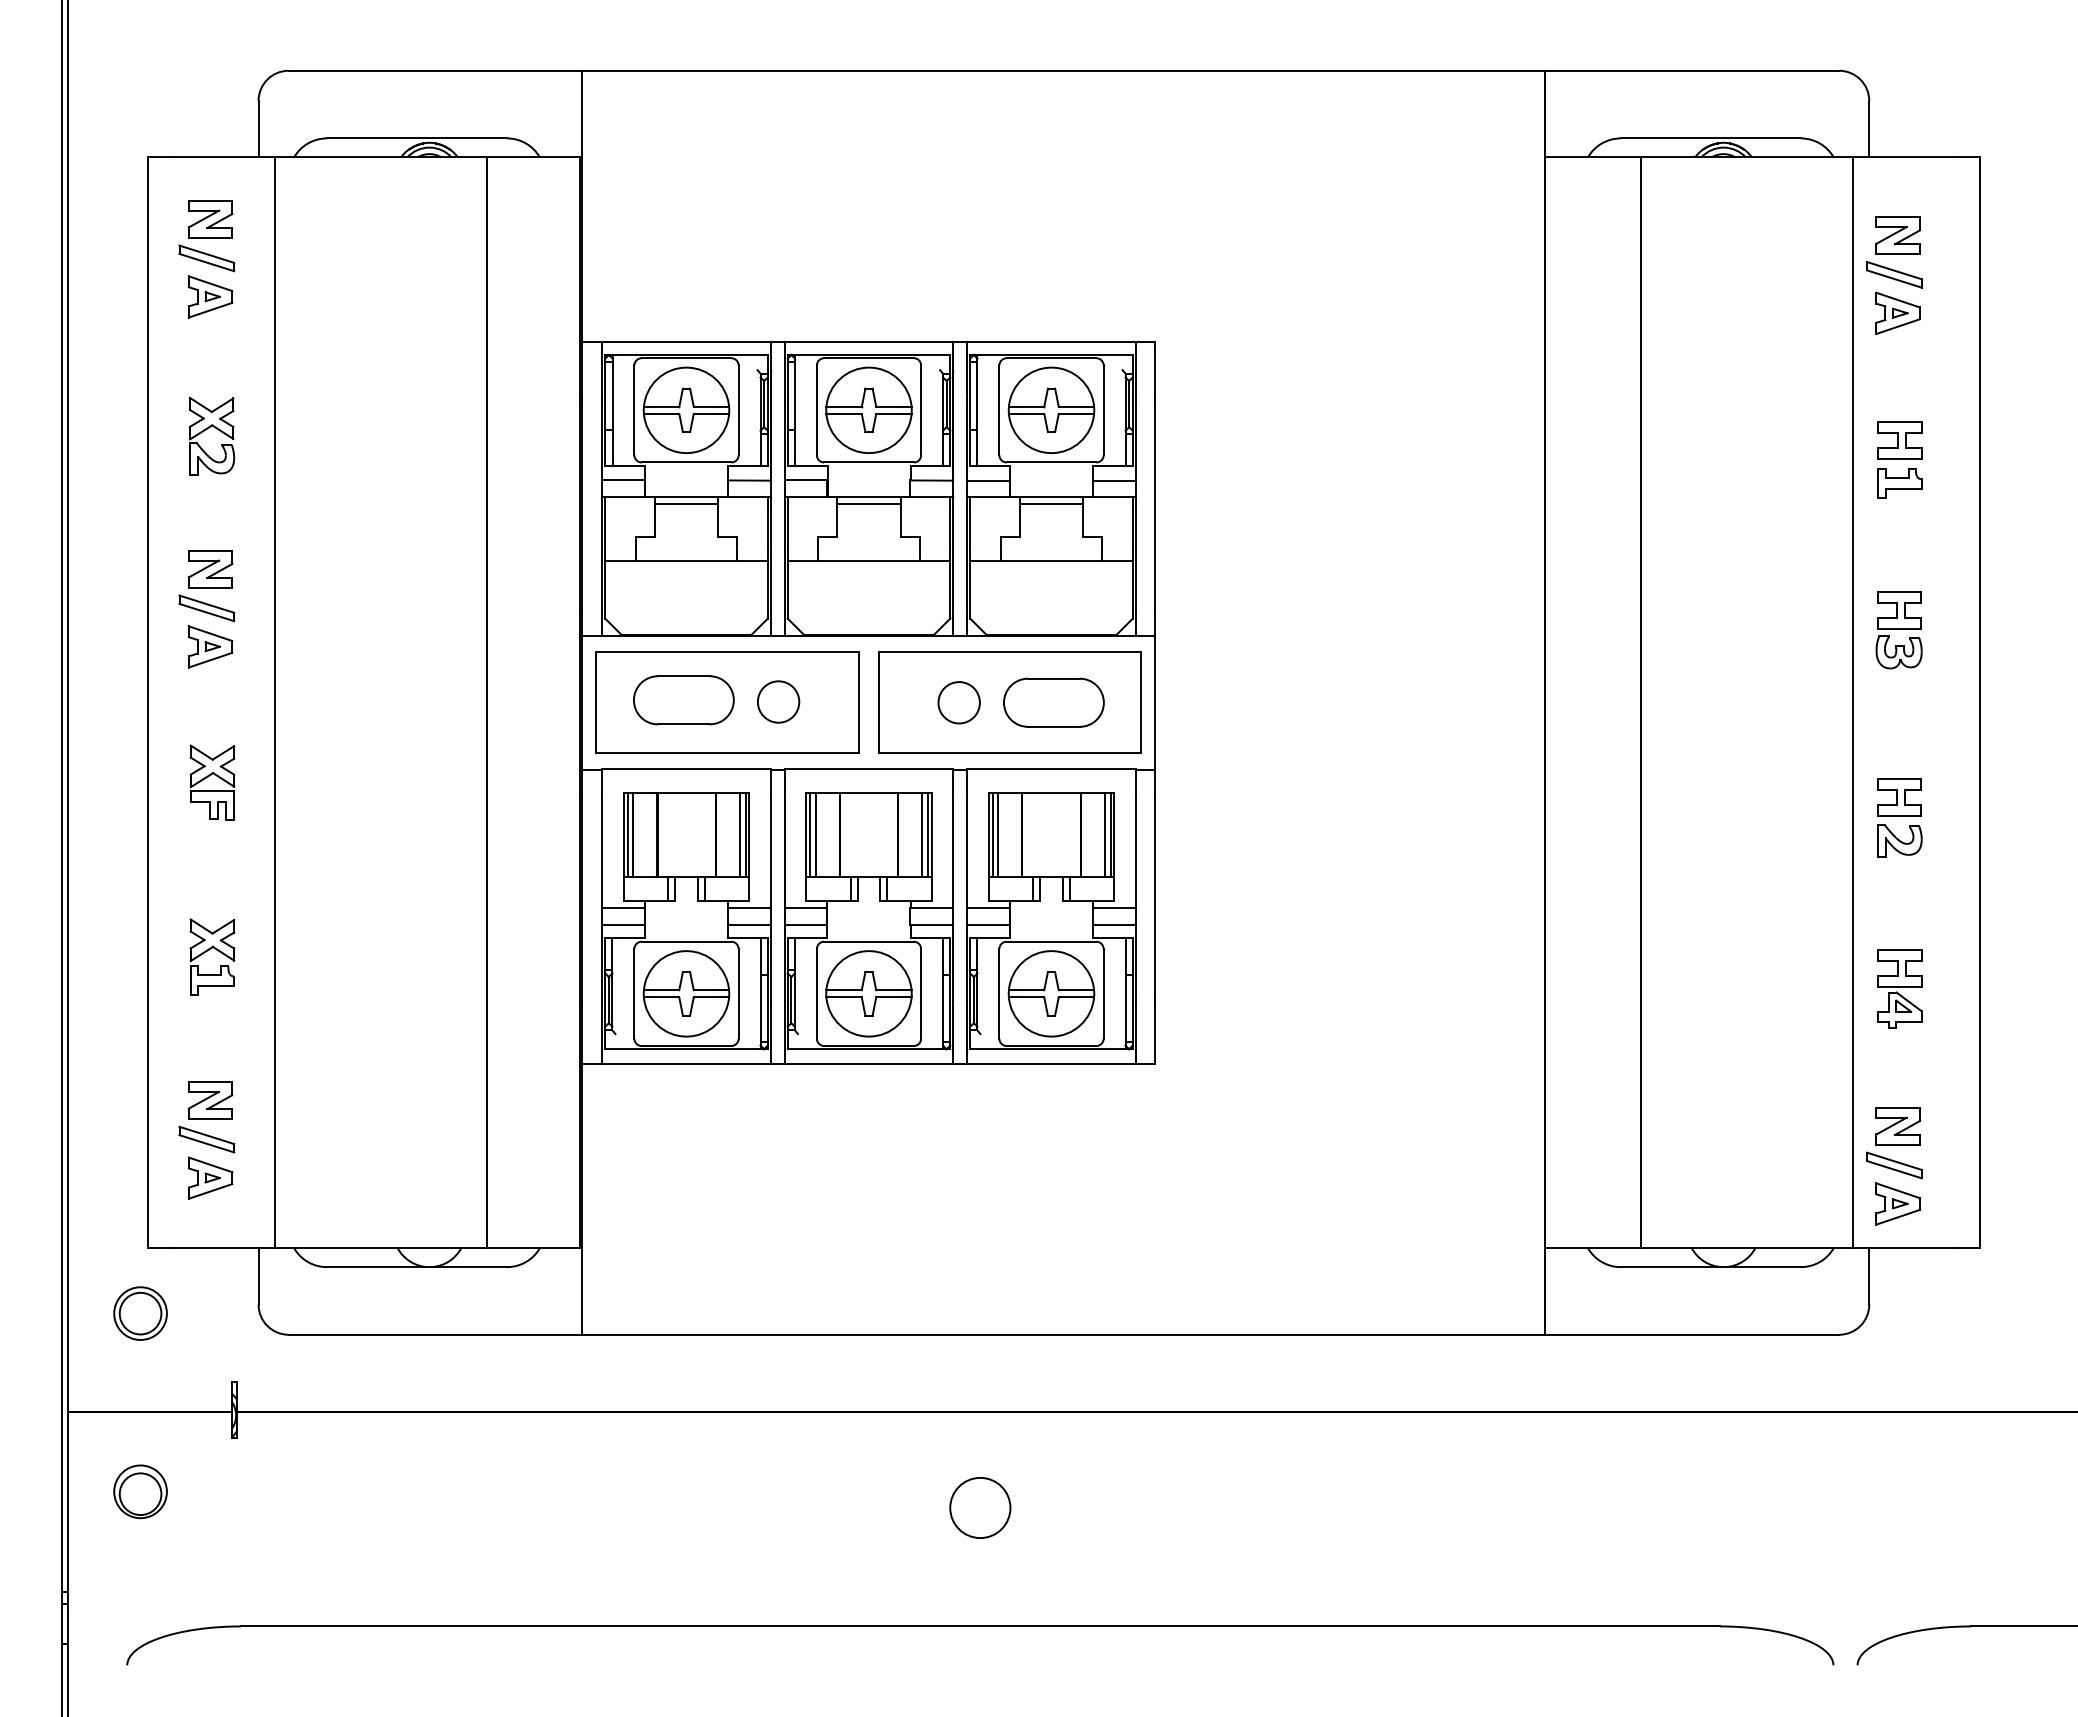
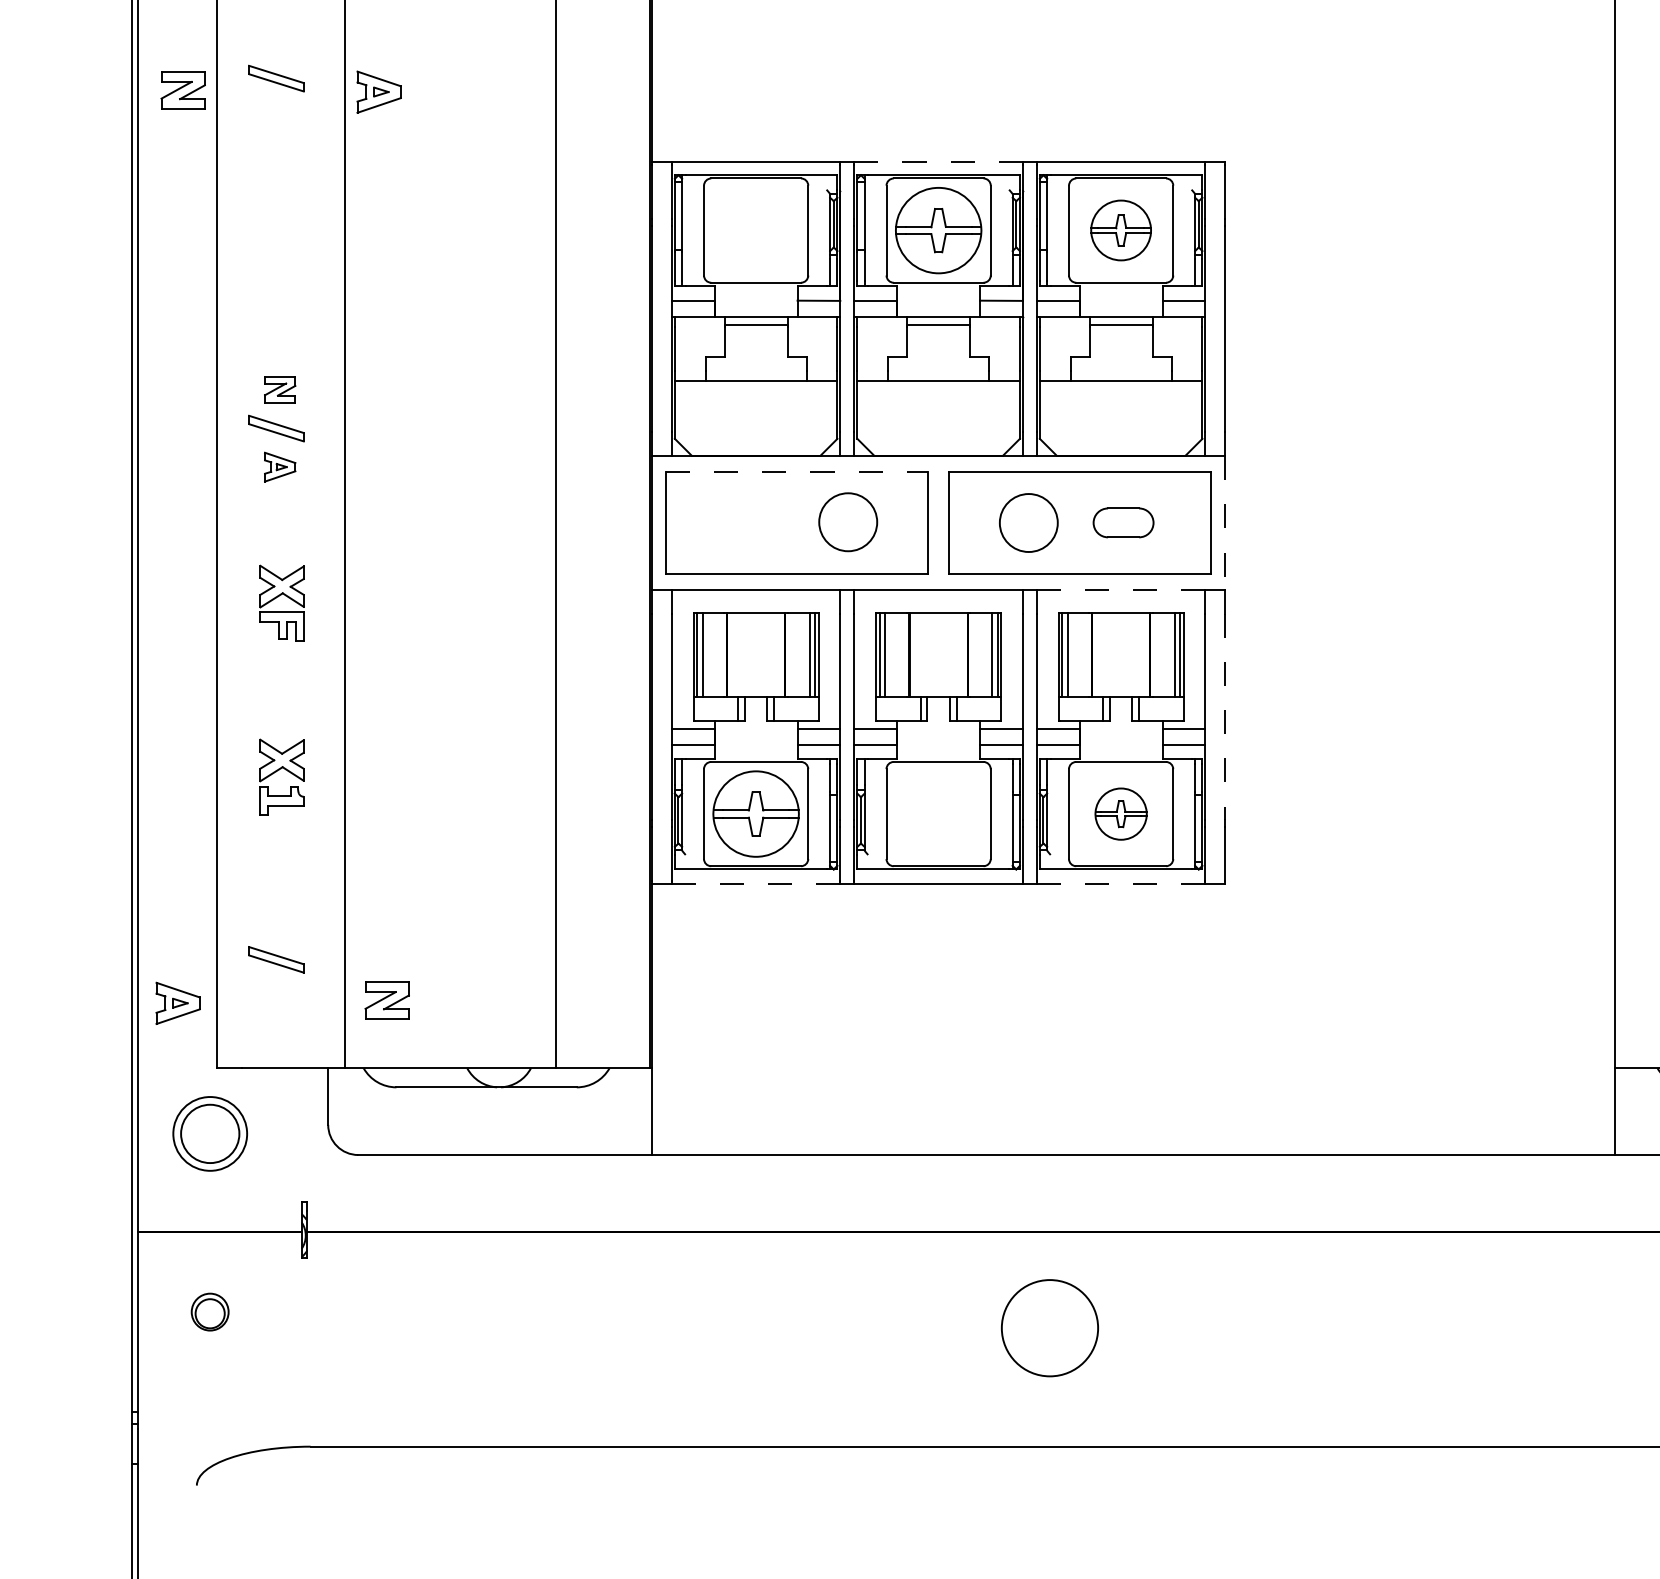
part: (210, 219) -> (183, 90), moved
part: (210, 296) -> (379, 91), moved
line: (869, 341) -> (939, 161), solid -> dashed
part: (686, 409) -> (756, 229), removed
part: (1051, 409) -> (1121, 229), size x0.7
part: (216, 429) -> (286, 249), removed
part: (210, 569) -> (280, 389), size x0.7
part: (210, 646) -> (280, 466), size x0.7
line: (728, 652) -> (798, 472), solid -> dashed
part: (683, 700) -> (753, 520), removed
circle: (778, 701) -> (848, 521), size x1.4
circle: (958, 702) -> (1028, 522), size x1.4
part: (1053, 702) -> (1123, 522), size x0.6
line: (1155, 702) -> (1225, 522), solid -> dashed
line: (1051, 769) -> (1121, 589), solid -> dashed
line: (1155, 897) -> (1225, 717), solid -> dashed
part: (868, 993) -> (938, 813), removed
part: (1051, 993) -> (1121, 813), size x0.6
line: (685, 1063) -> (755, 883), solid -> dashed
line: (1050, 1063) -> (1120, 883), solid -> dashed
part: (210, 1100) -> (387, 1000), moved
part: (210, 1177) -> (178, 1002), moved
part: (140, 1313) -> (210, 1133), size x1.4
part: (140, 1491) -> (210, 1311), size x0.7
circle: (980, 1507) -> (1050, 1327), size x1.6

